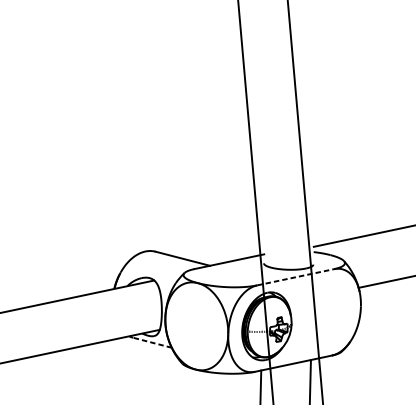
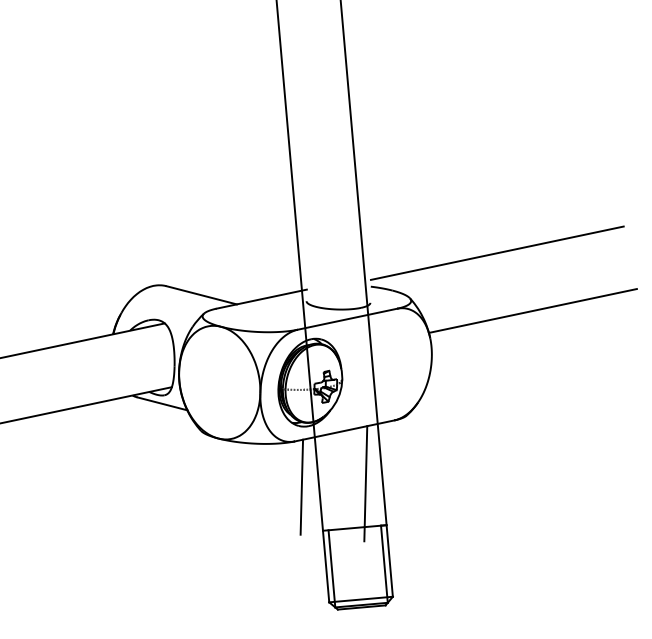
line: (295, 277) -> (347, 319), dashed -> solid
line: (152, 342) -> (162, 403), dashed -> solid

